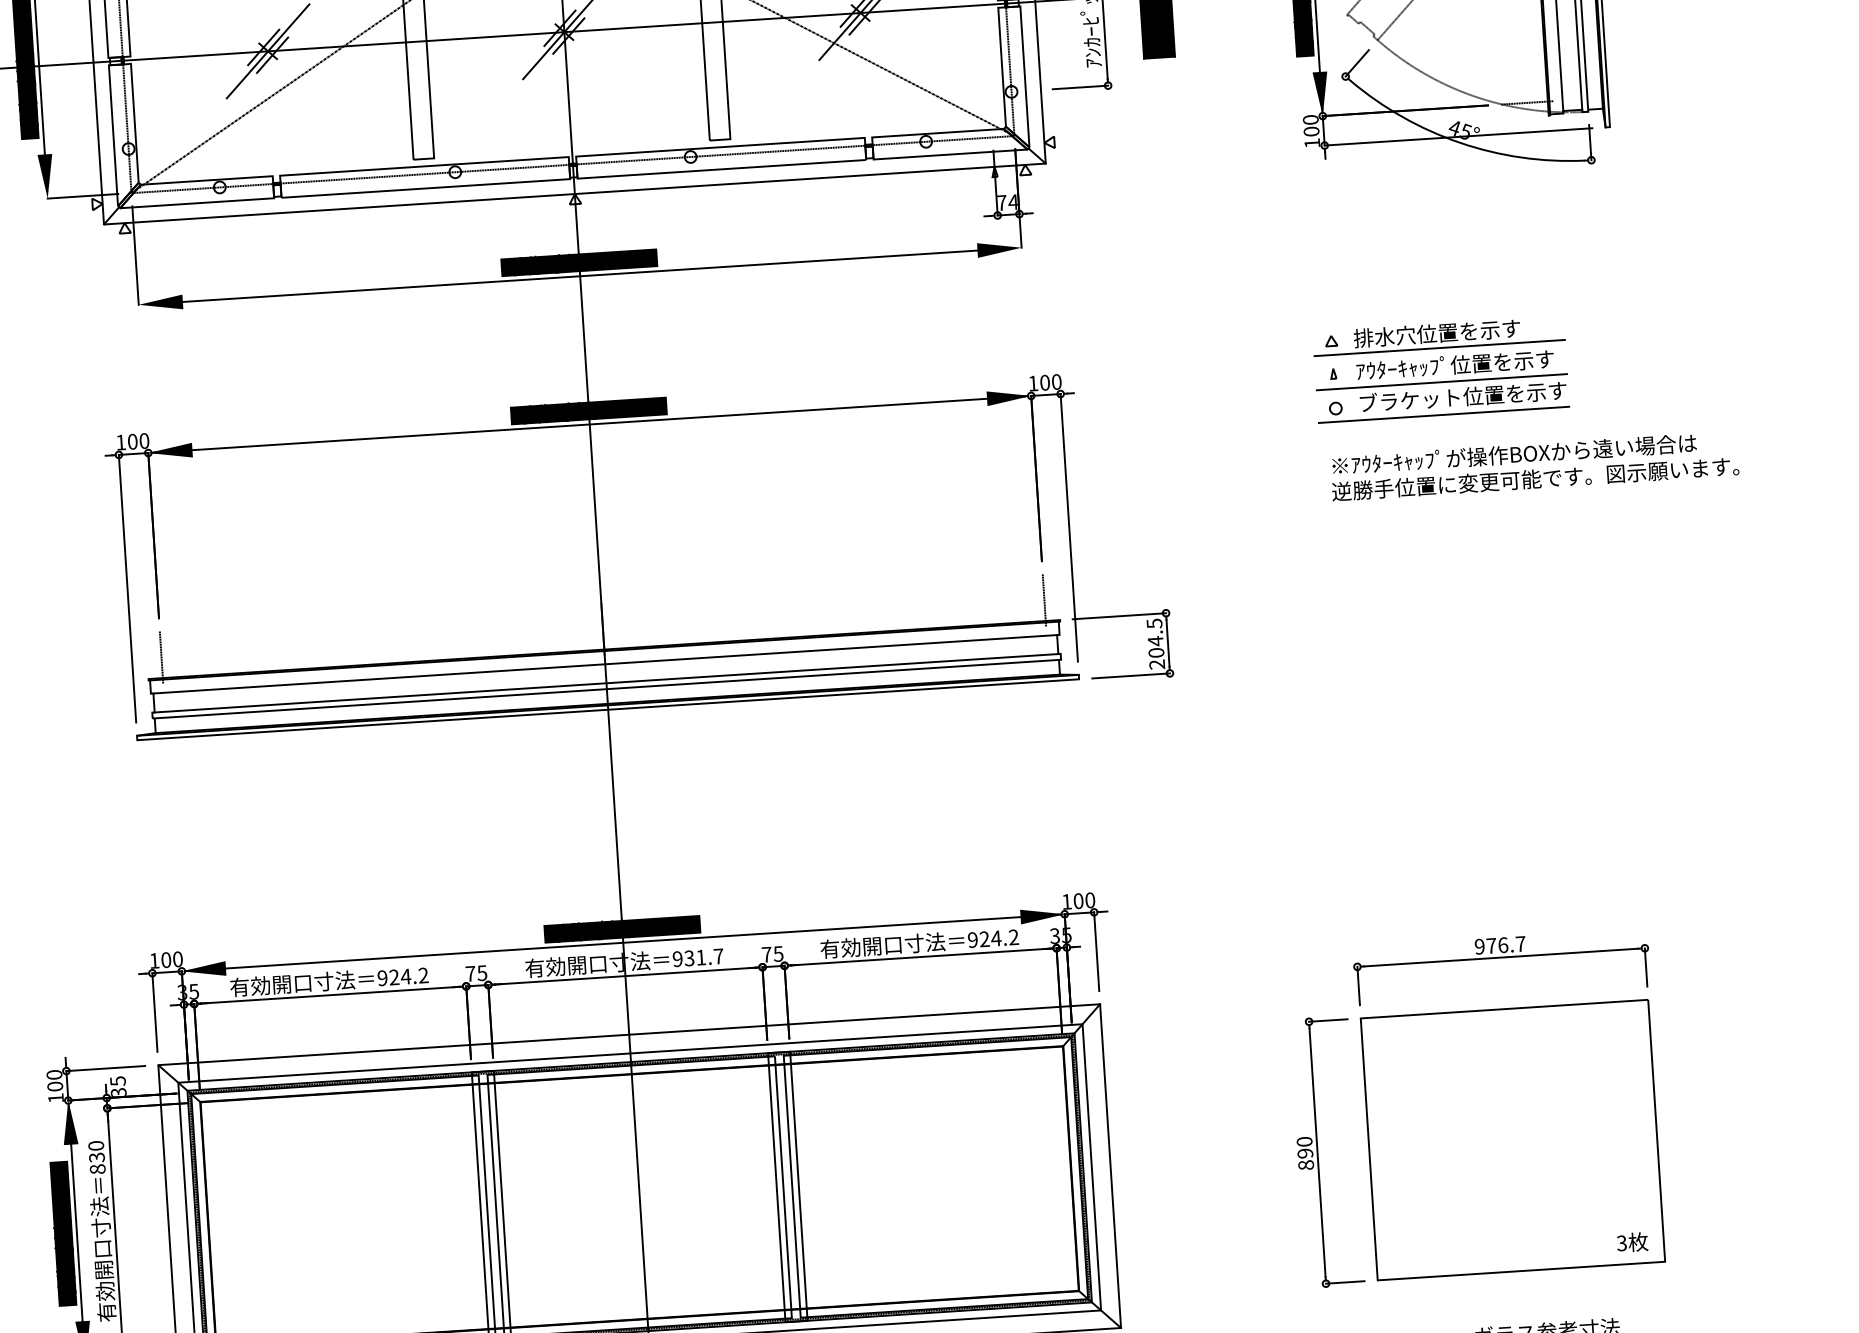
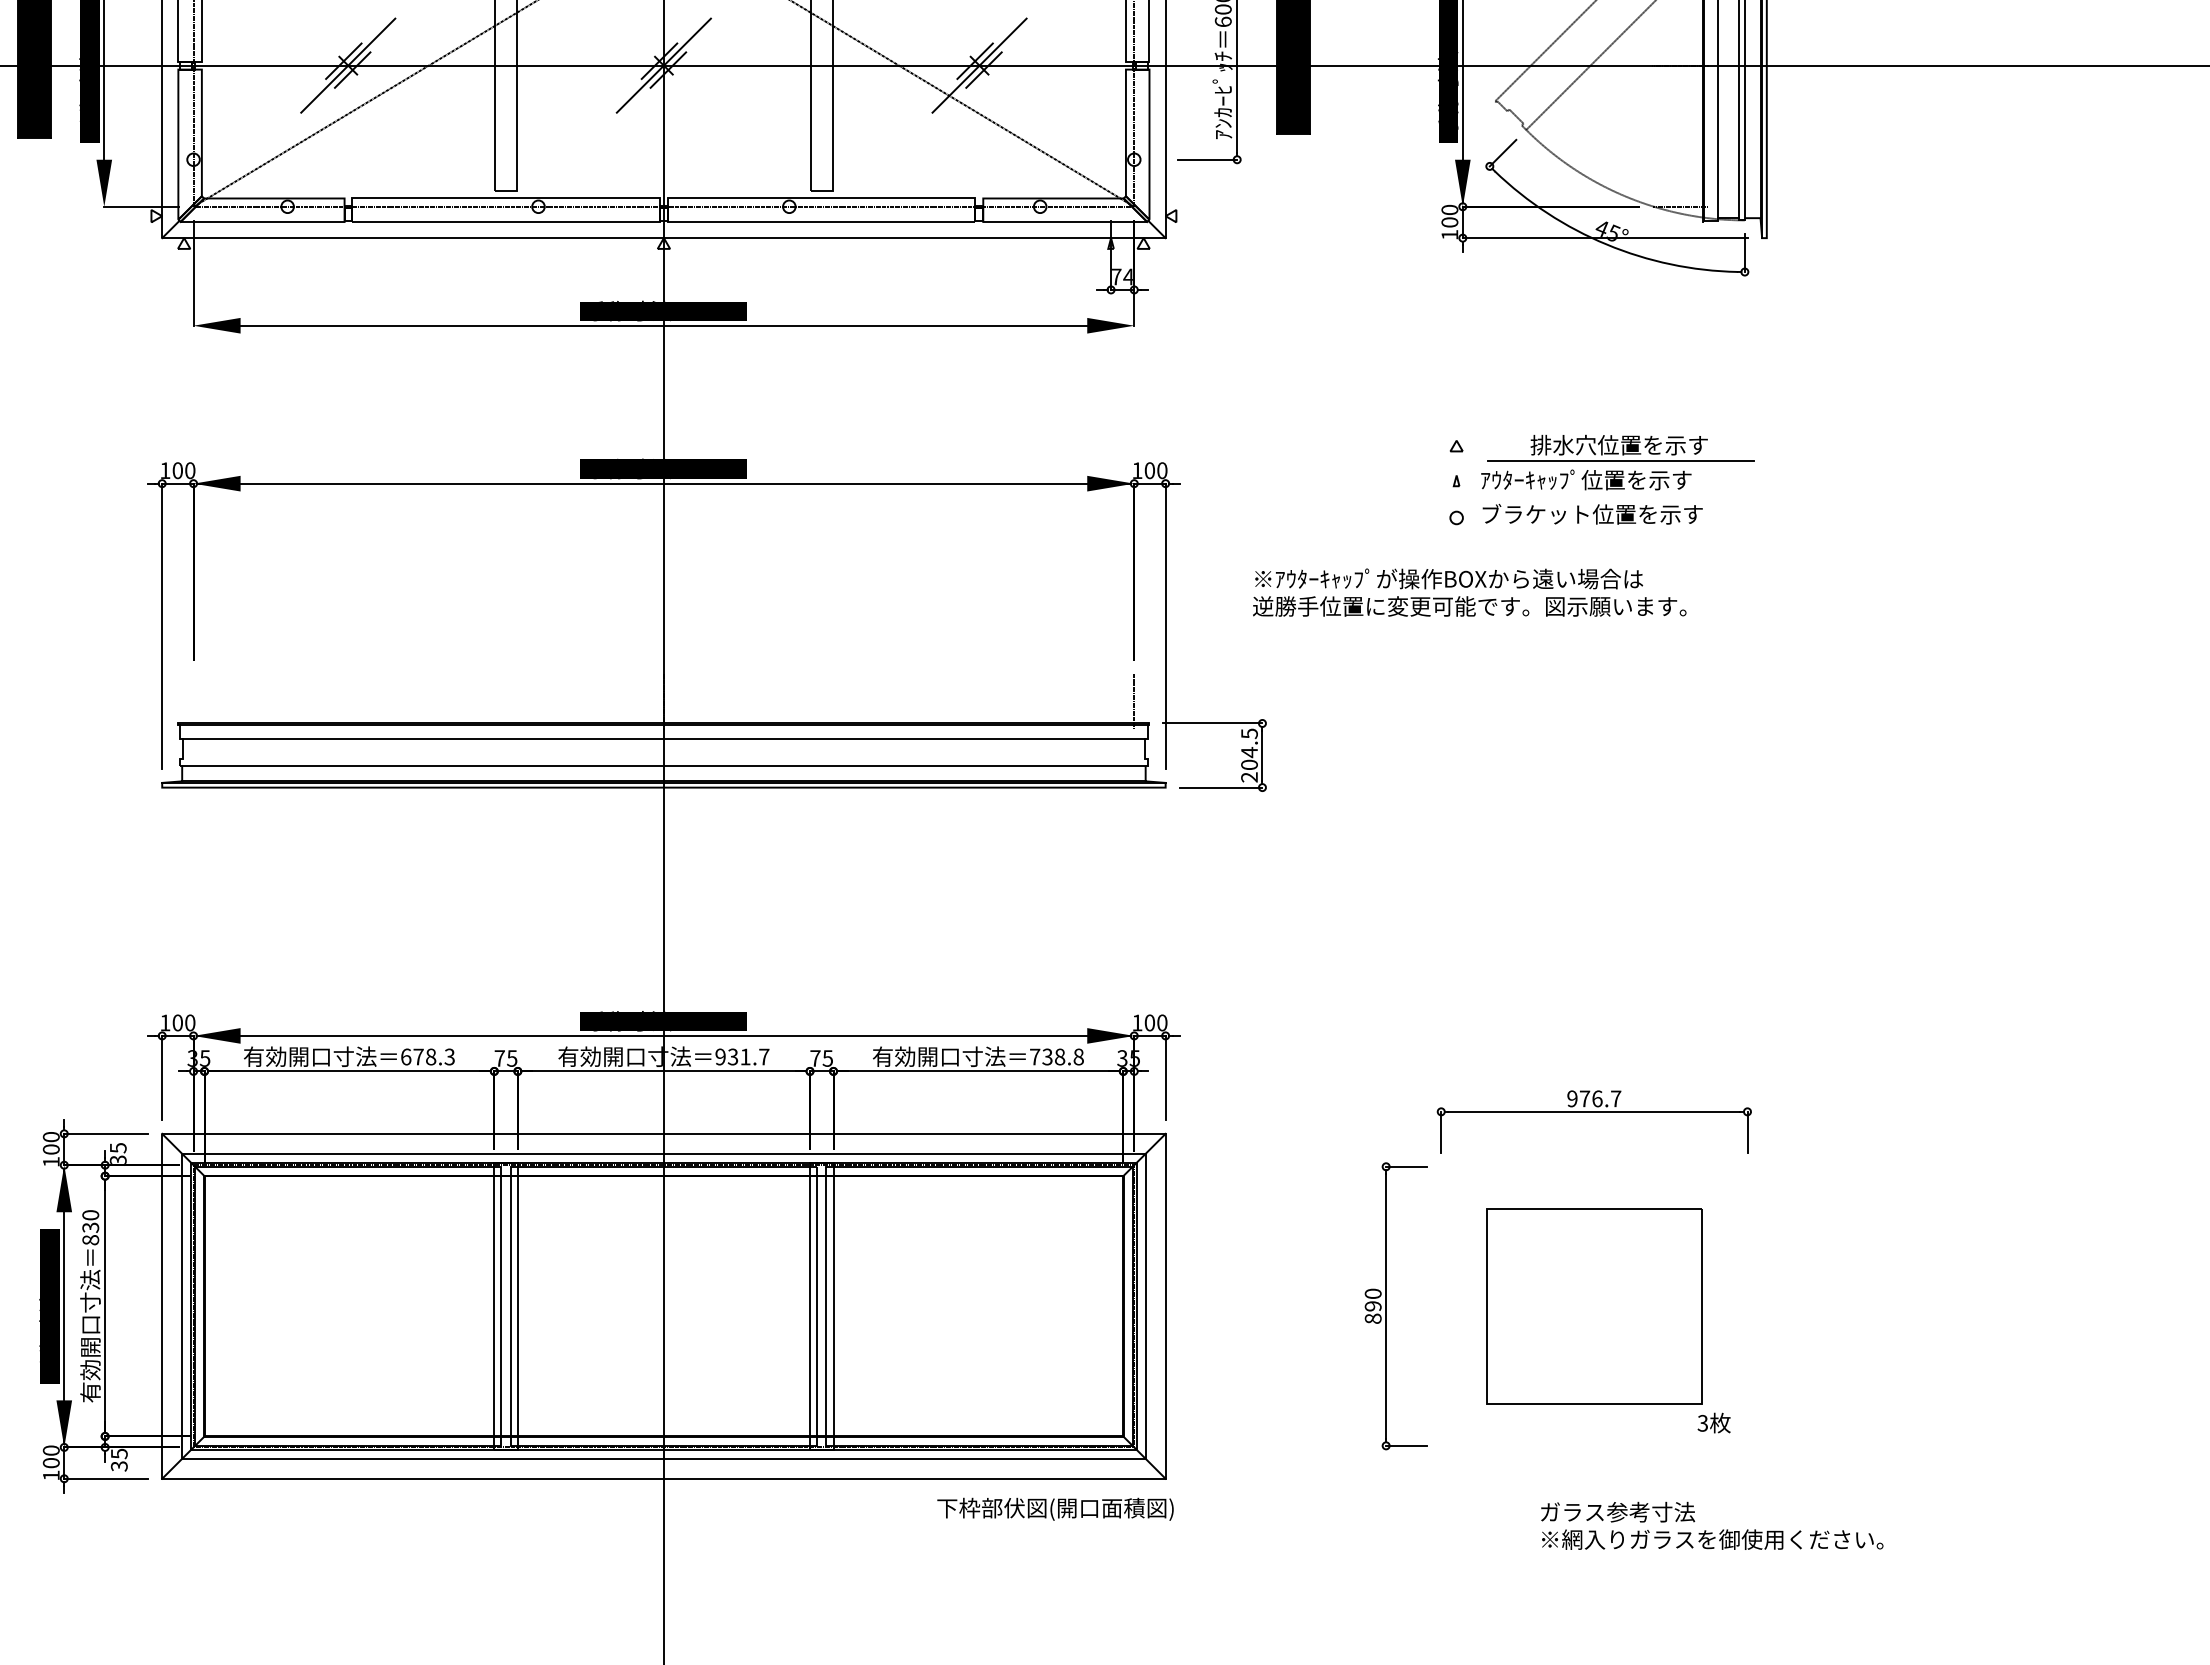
part: (1438, 335) -> (1620, 447), moved
line: (1441, 382) -> (1570, 497), removed
line: (1443, 415) -> (1570, 532), removed
text: (1534, 465) -> (1469, 592), moved
line: (161, 657) -> (193, 701), removed
line: (606, 683) -> (663, 759), removed
text: (992, 938) -> (1056, 1056), 924.2 -> 738.8
text: (402, 976) -> (427, 1056), 924.2 -> 678.3
part: (1513, 1140) -> (1594, 1306), size x0.7

